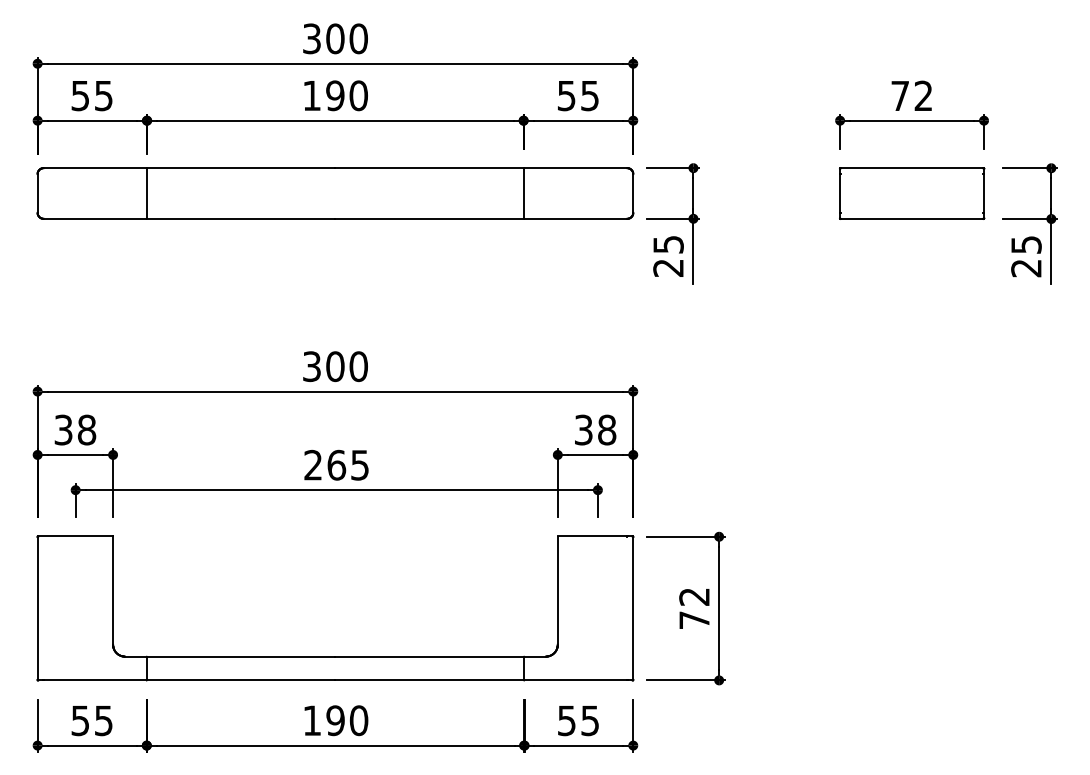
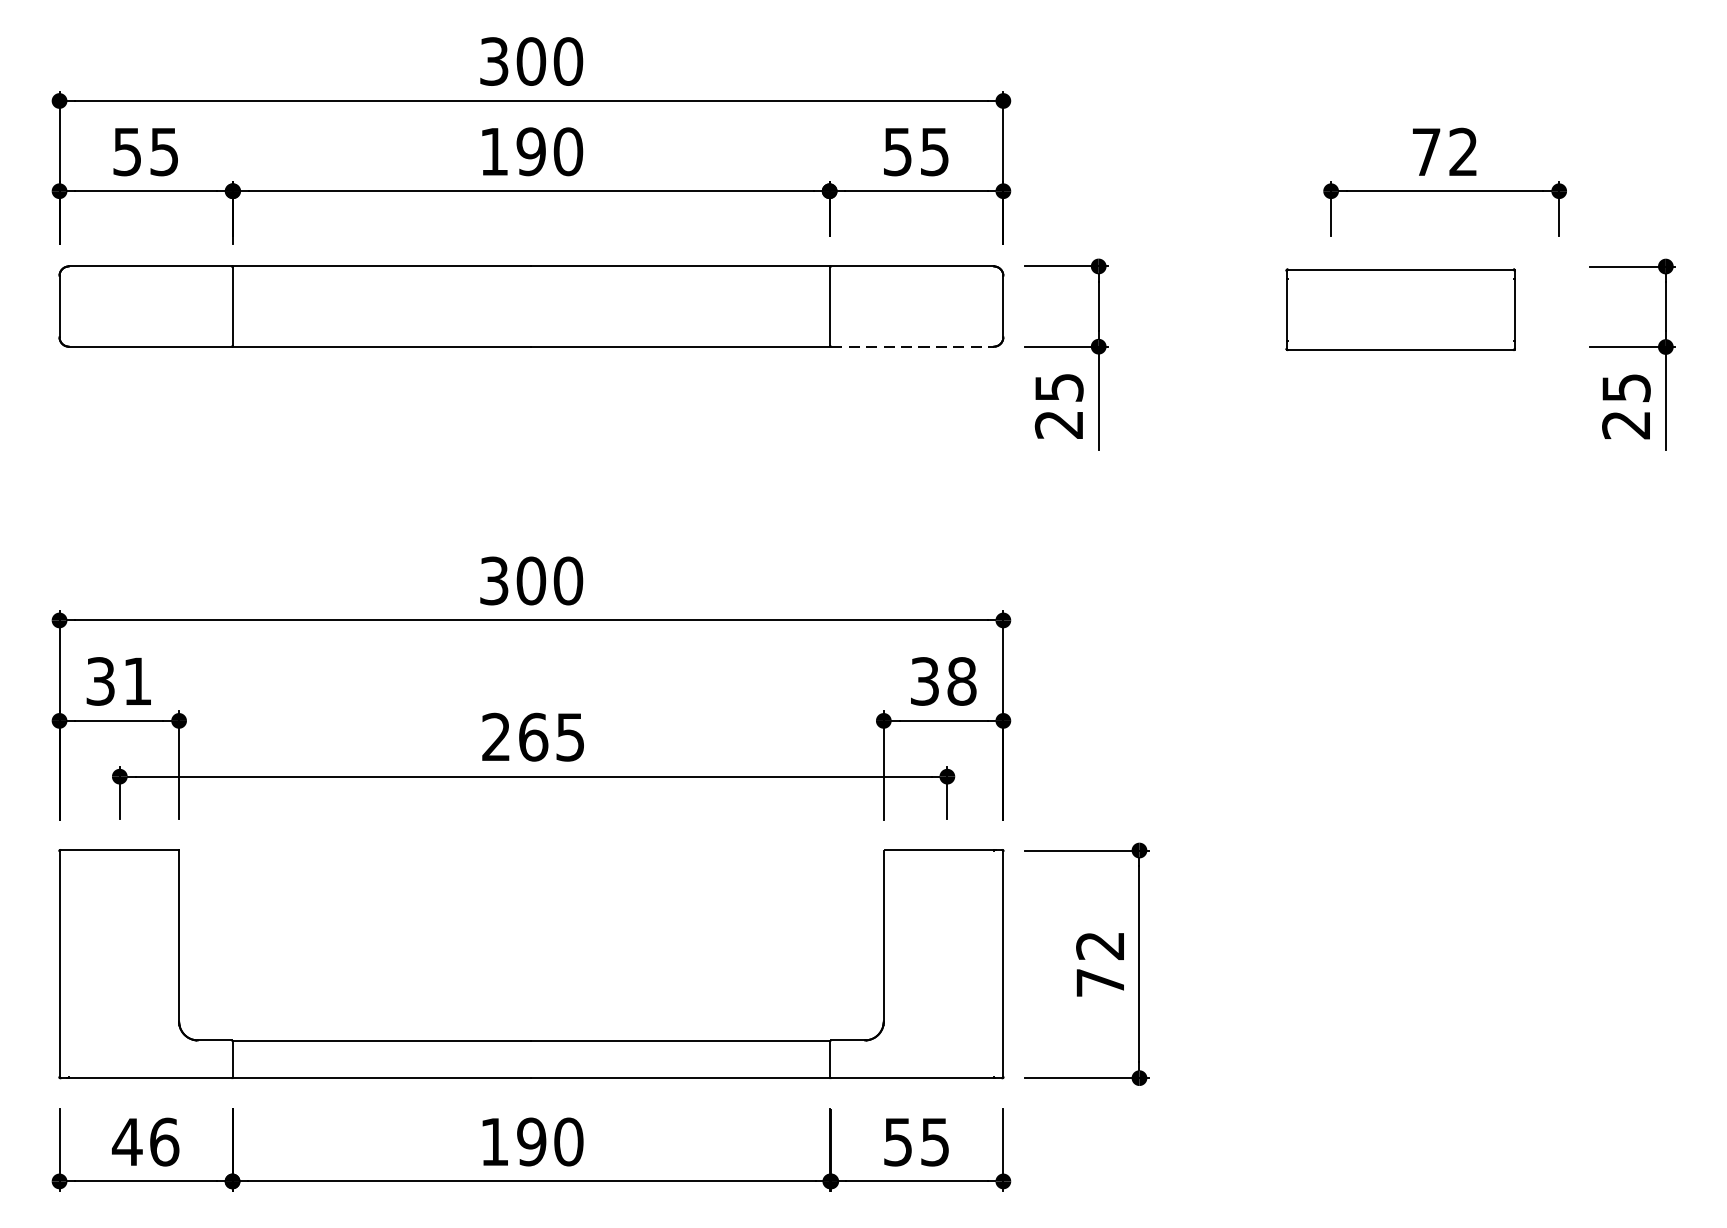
part: (912, 193) -> (1401, 309), moved
line: (576, 218) -> (913, 346), solid -> dashed
text: (86, 429) -> (136, 680), 38 -> 31
text: (91, 720) -> (144, 1141), 55 -> 46

